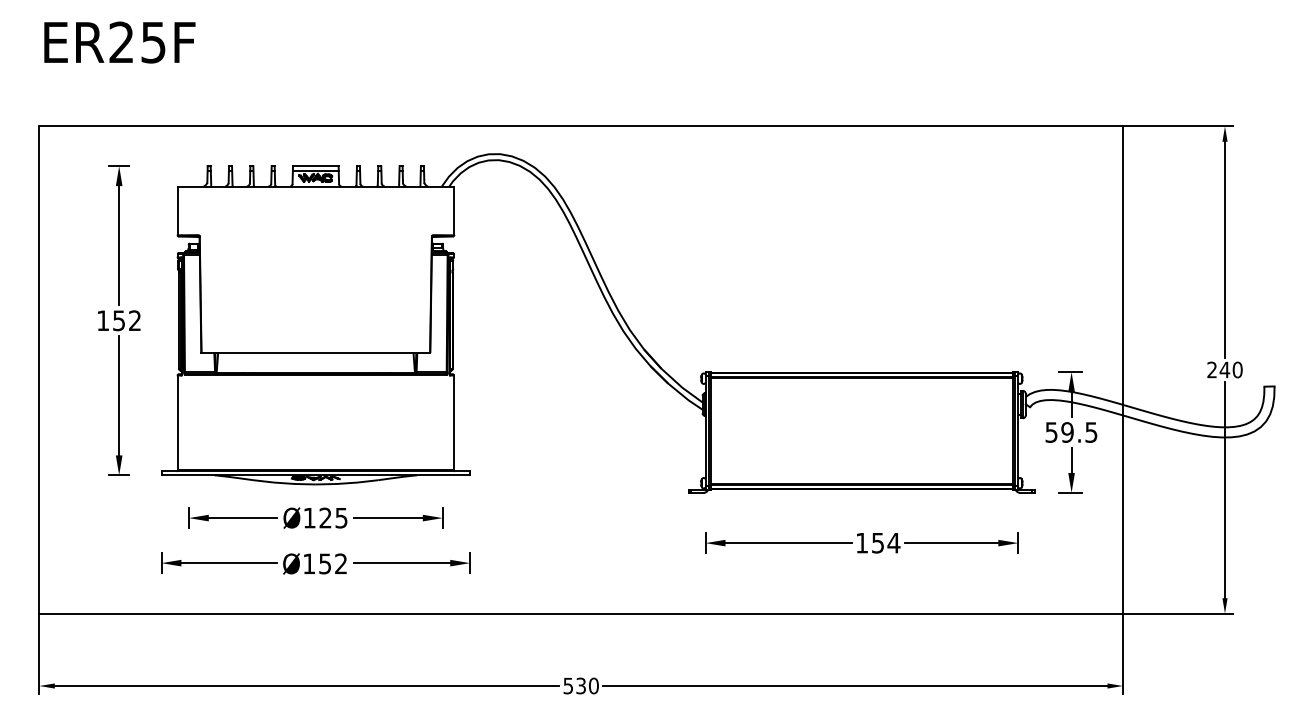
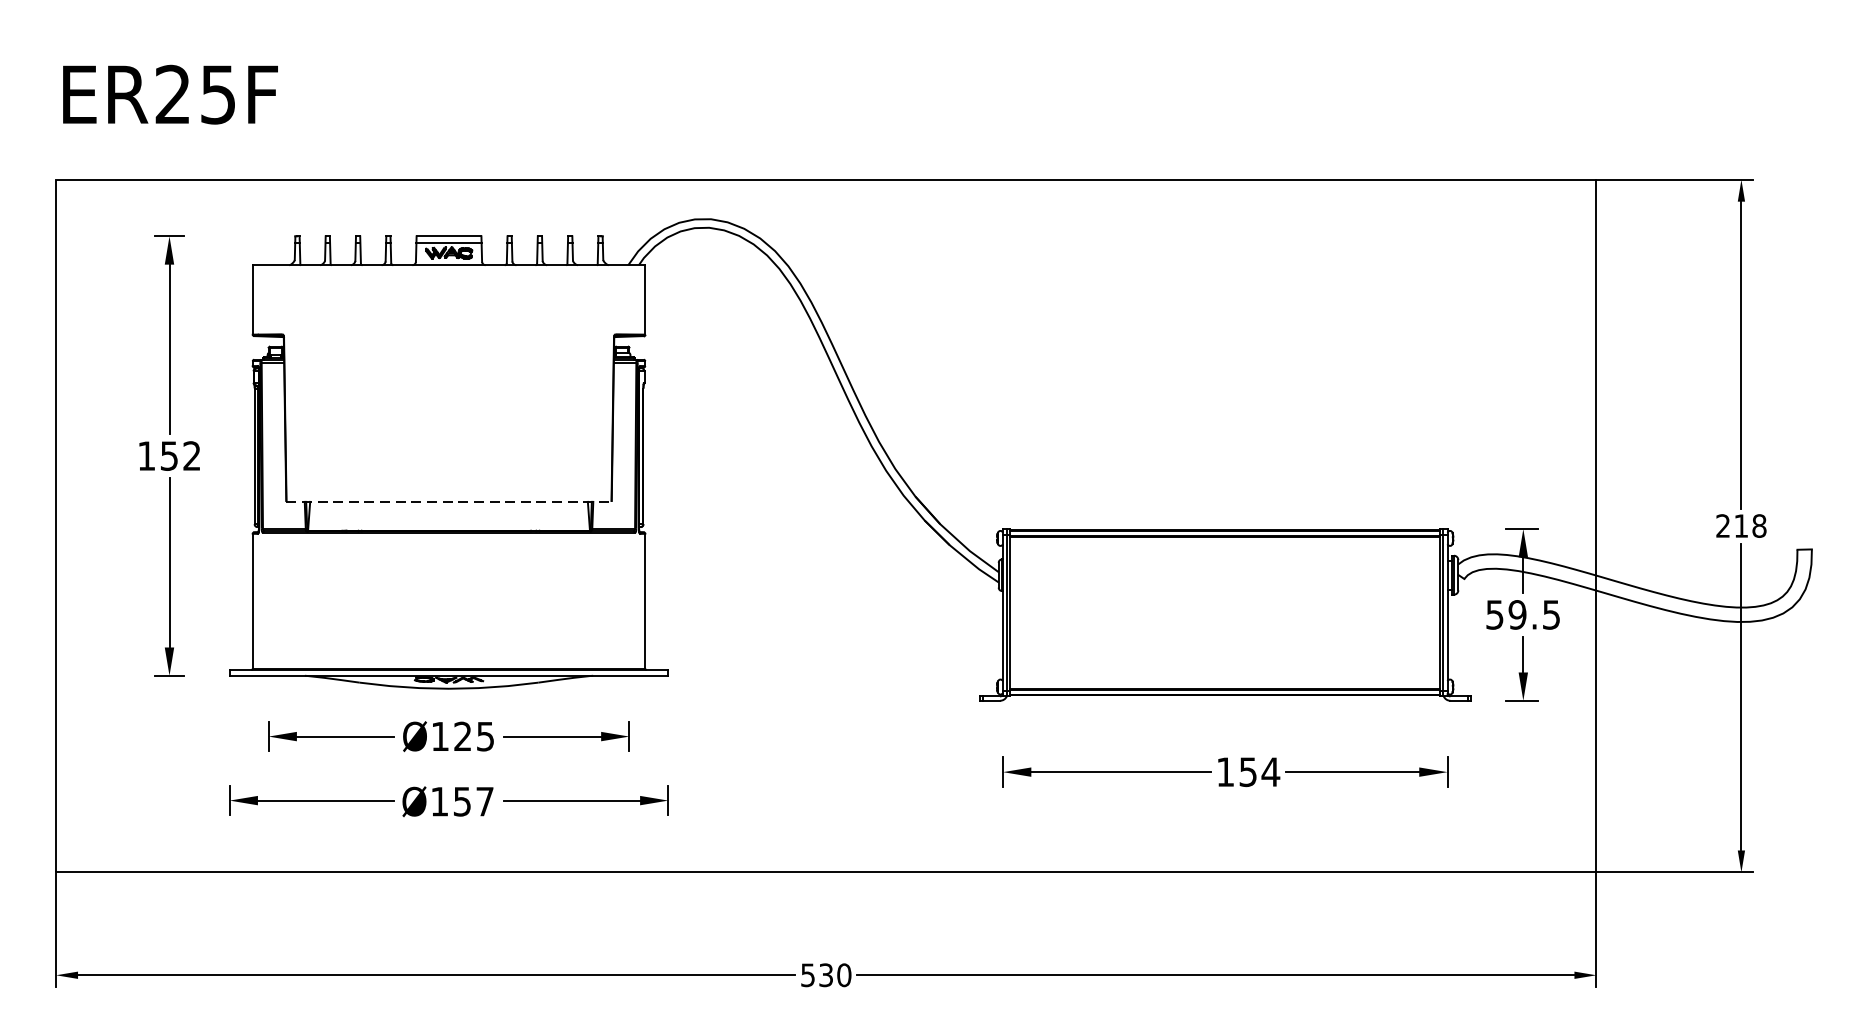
text: (119, 42) -> (169, 94), moved
line: (316, 353) -> (449, 502), solid -> dashed
text: (1230, 369) -> (1749, 525), 240 -> 218
text: (340, 563) -> (484, 801), Ø152 -> Ø157

